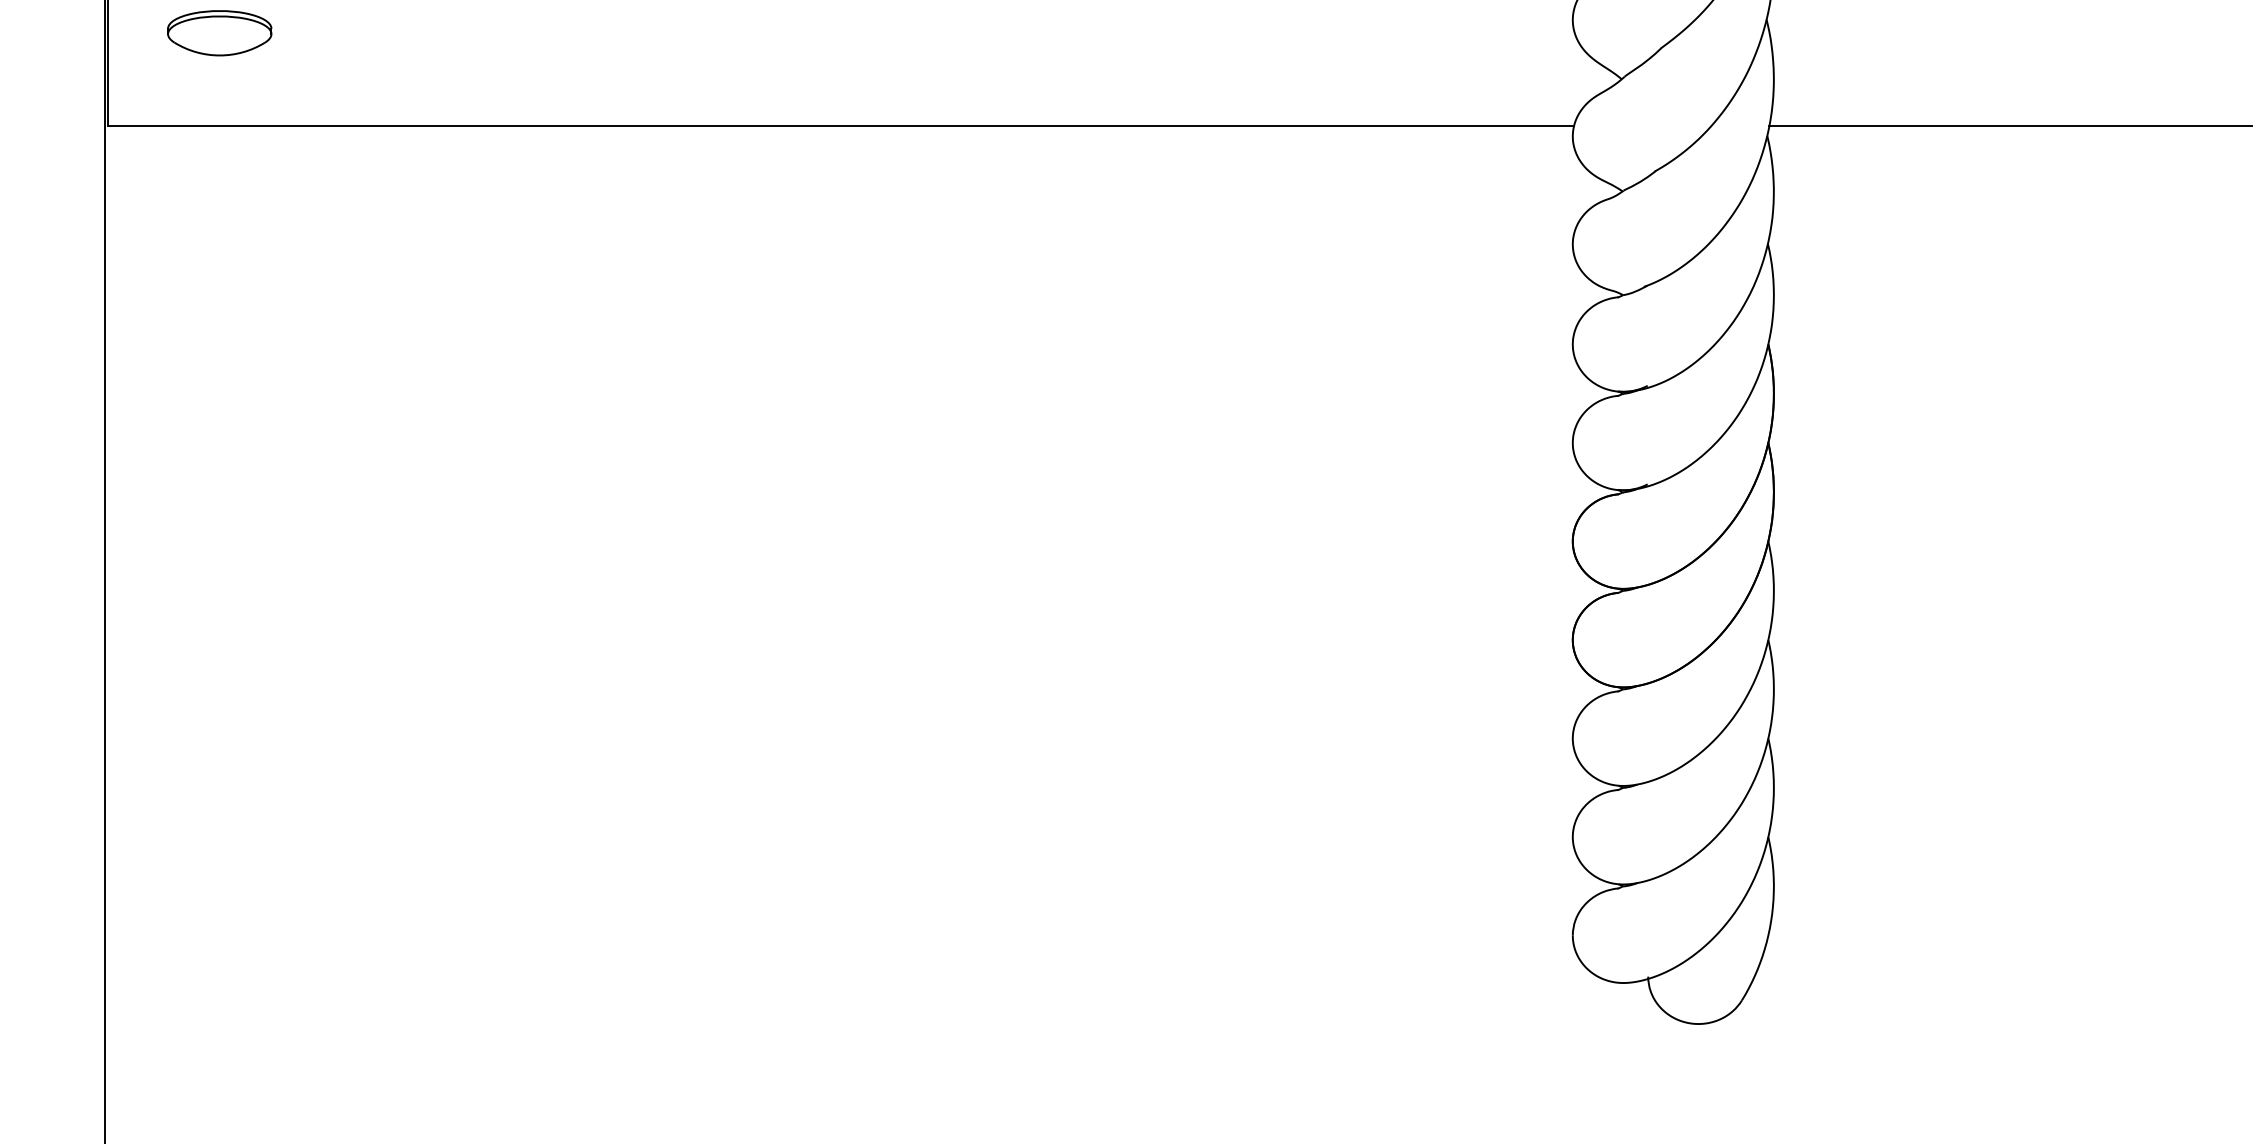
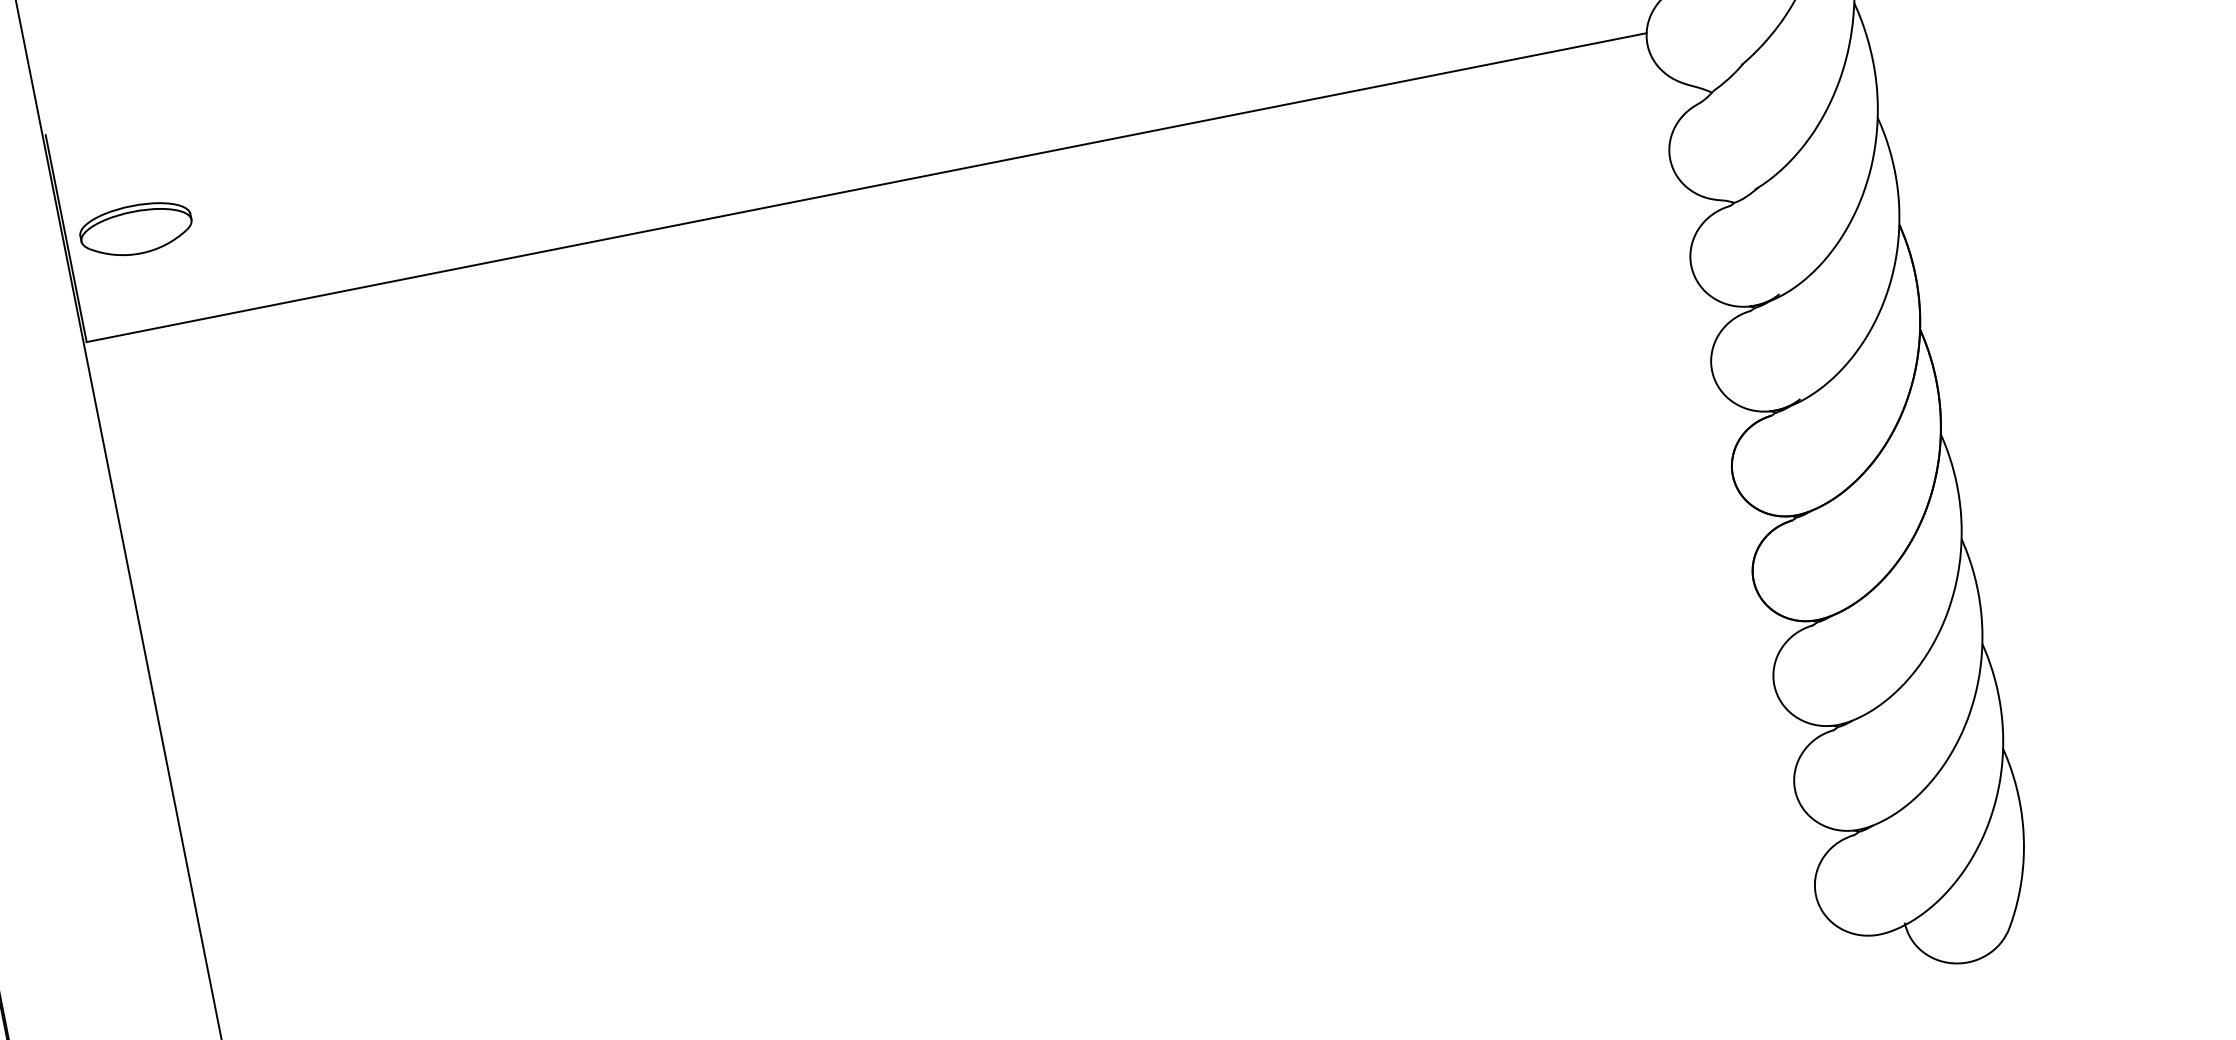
part: (219, 33) -> (136, 230), moved

